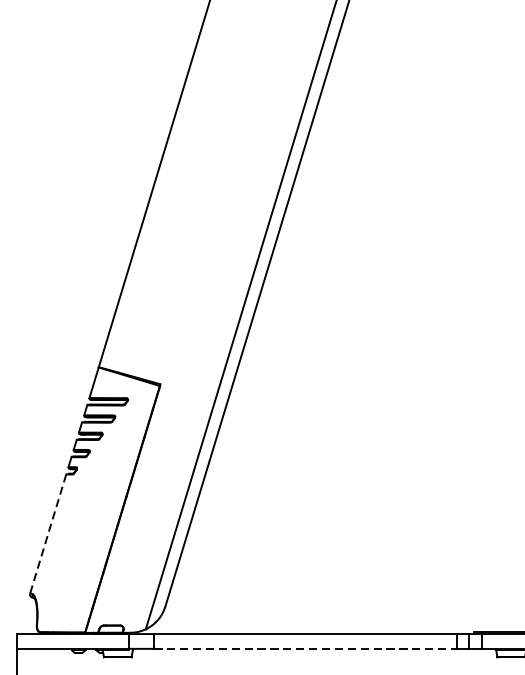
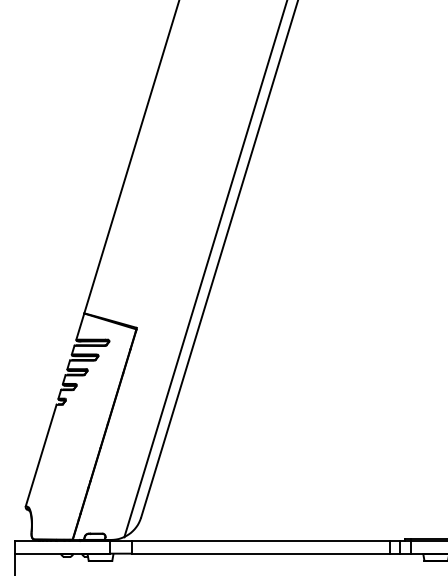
line: (48, 533) -> (41, 455), dashed -> solid
line: (306, 648) -> (261, 553), dashed -> solid

